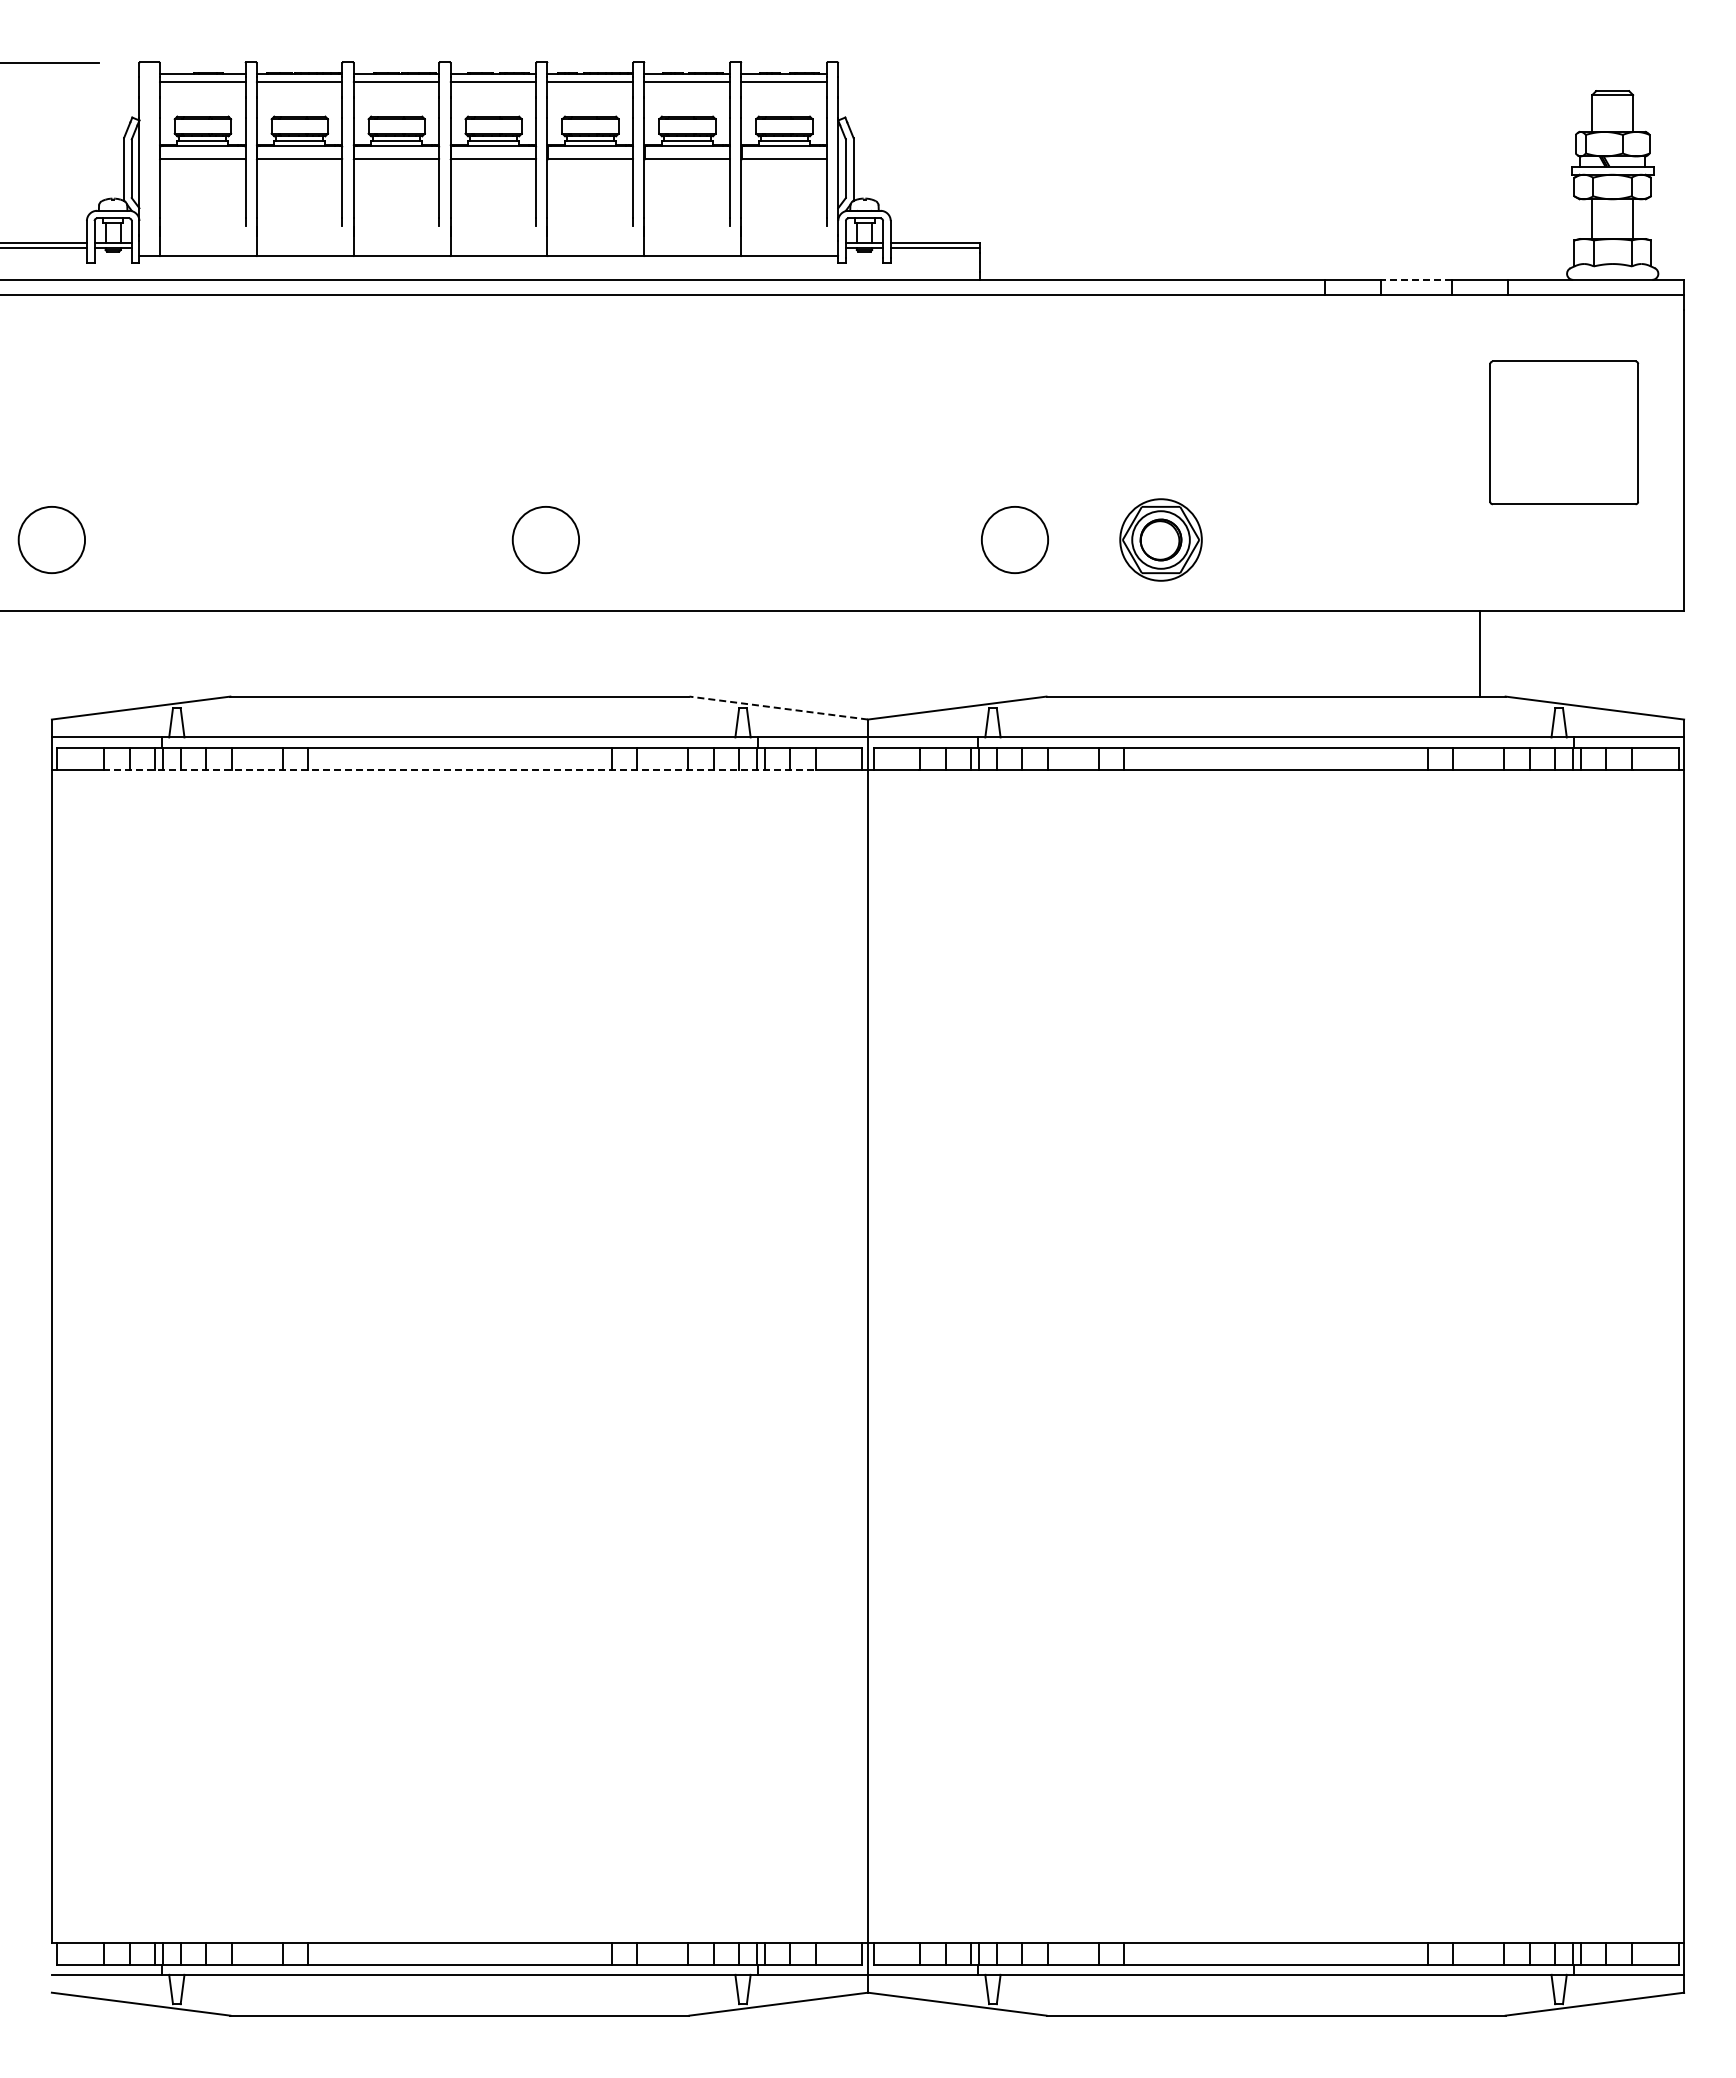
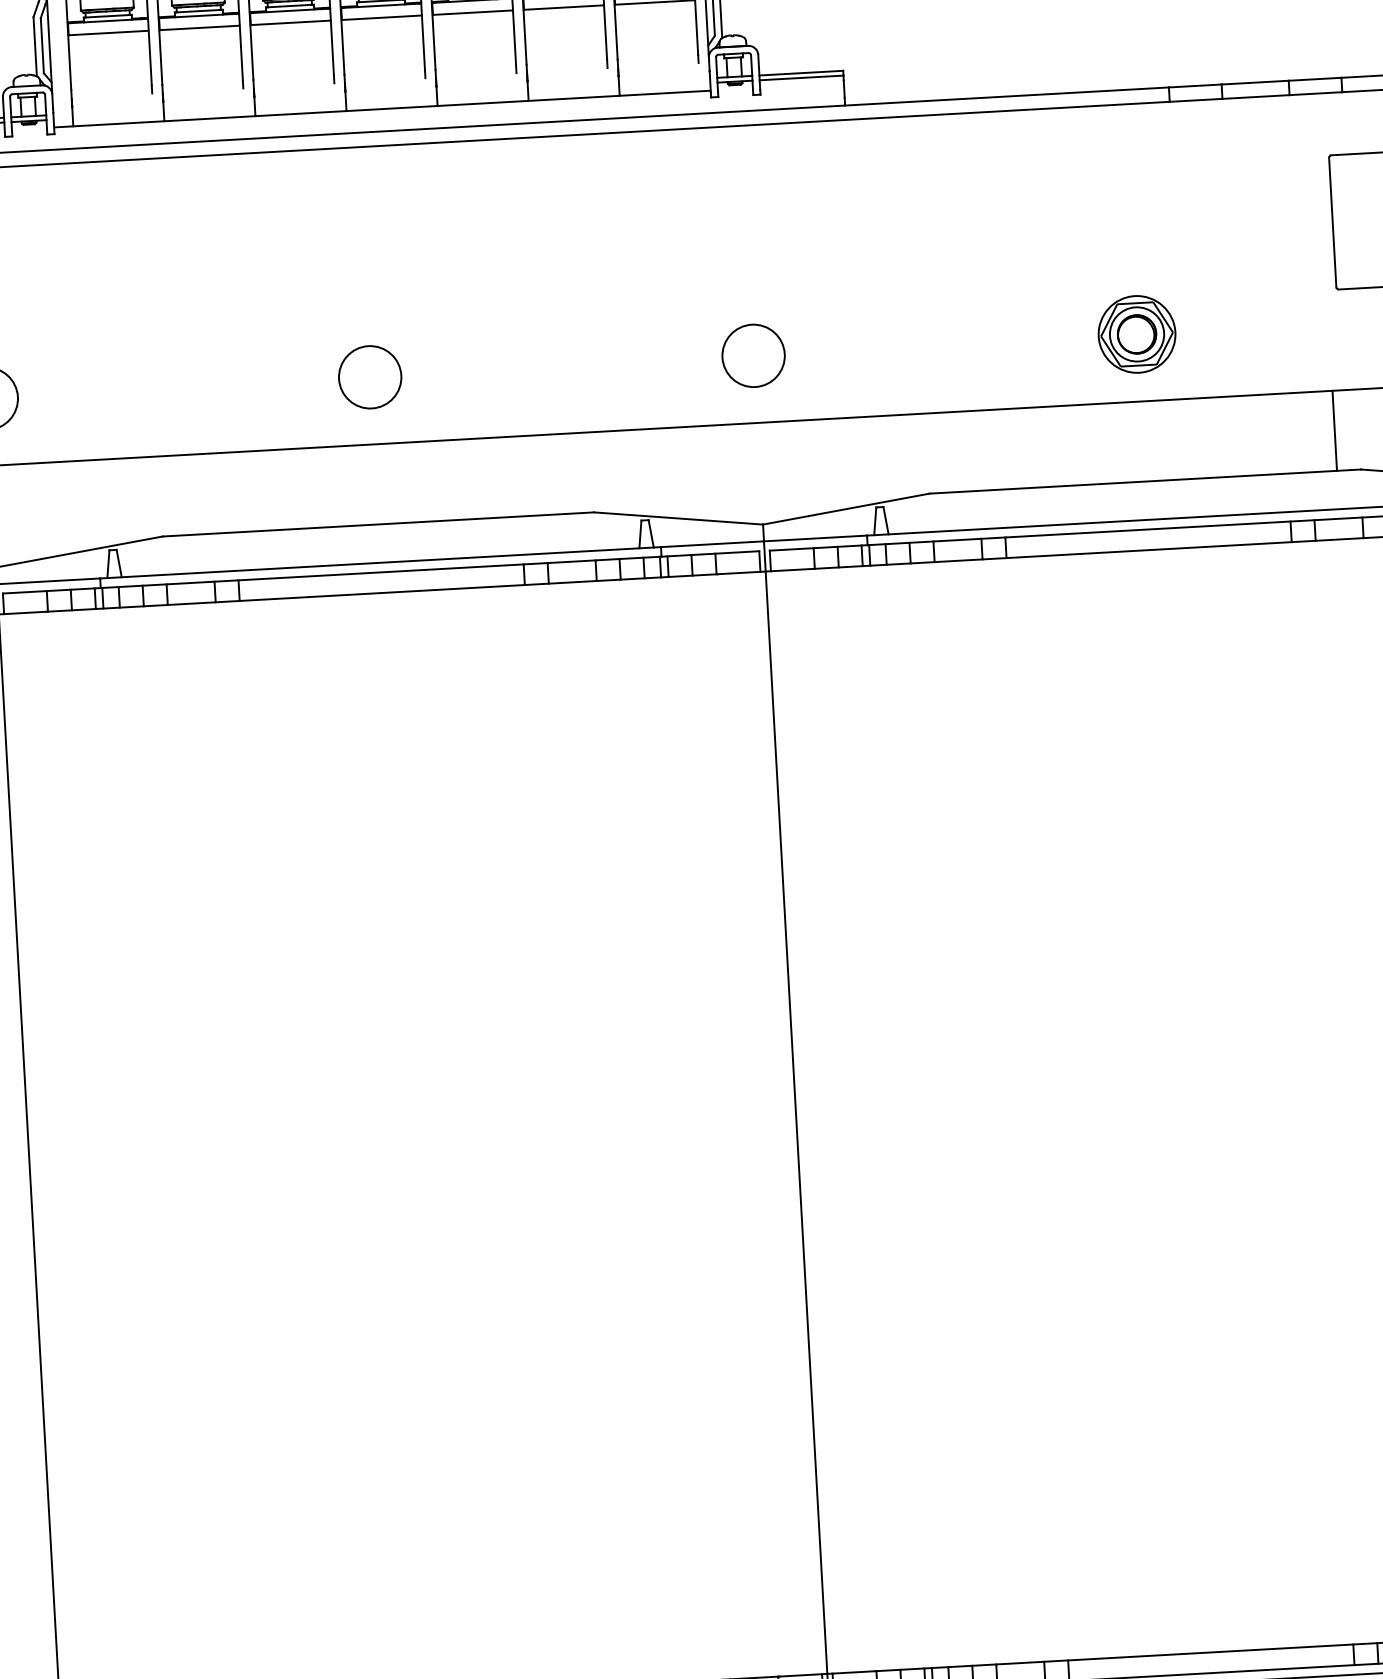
line: (1416, 279) -> (1255, 82), dashed -> solid
circle: (545, 539) -> (369, 376), moved
circle: (1014, 539) -> (753, 355), moved
part: (1160, 539) -> (1136, 333), moved
line: (778, 708) -> (678, 518), dashed -> solid
line: (460, 769) -> (382, 592), dashed -> solid

